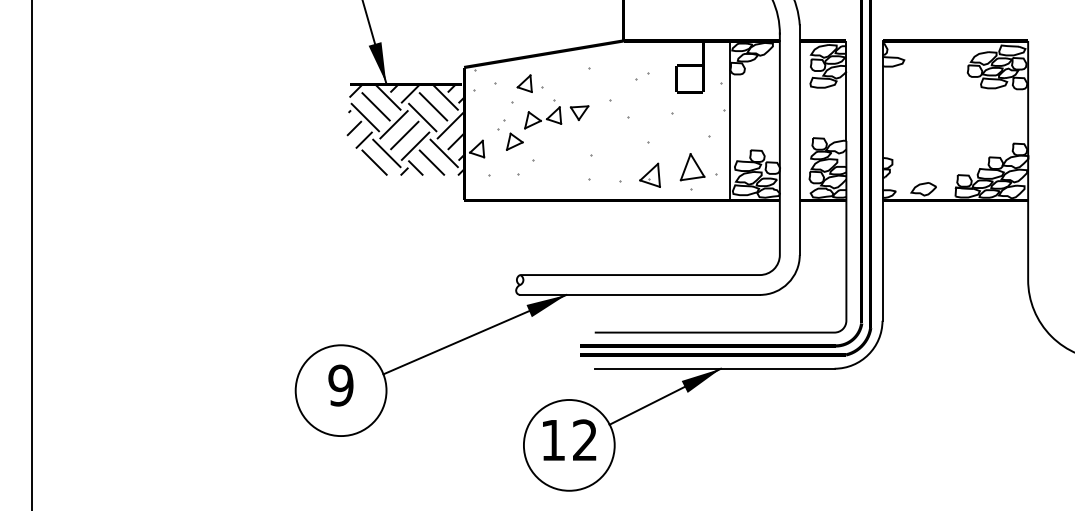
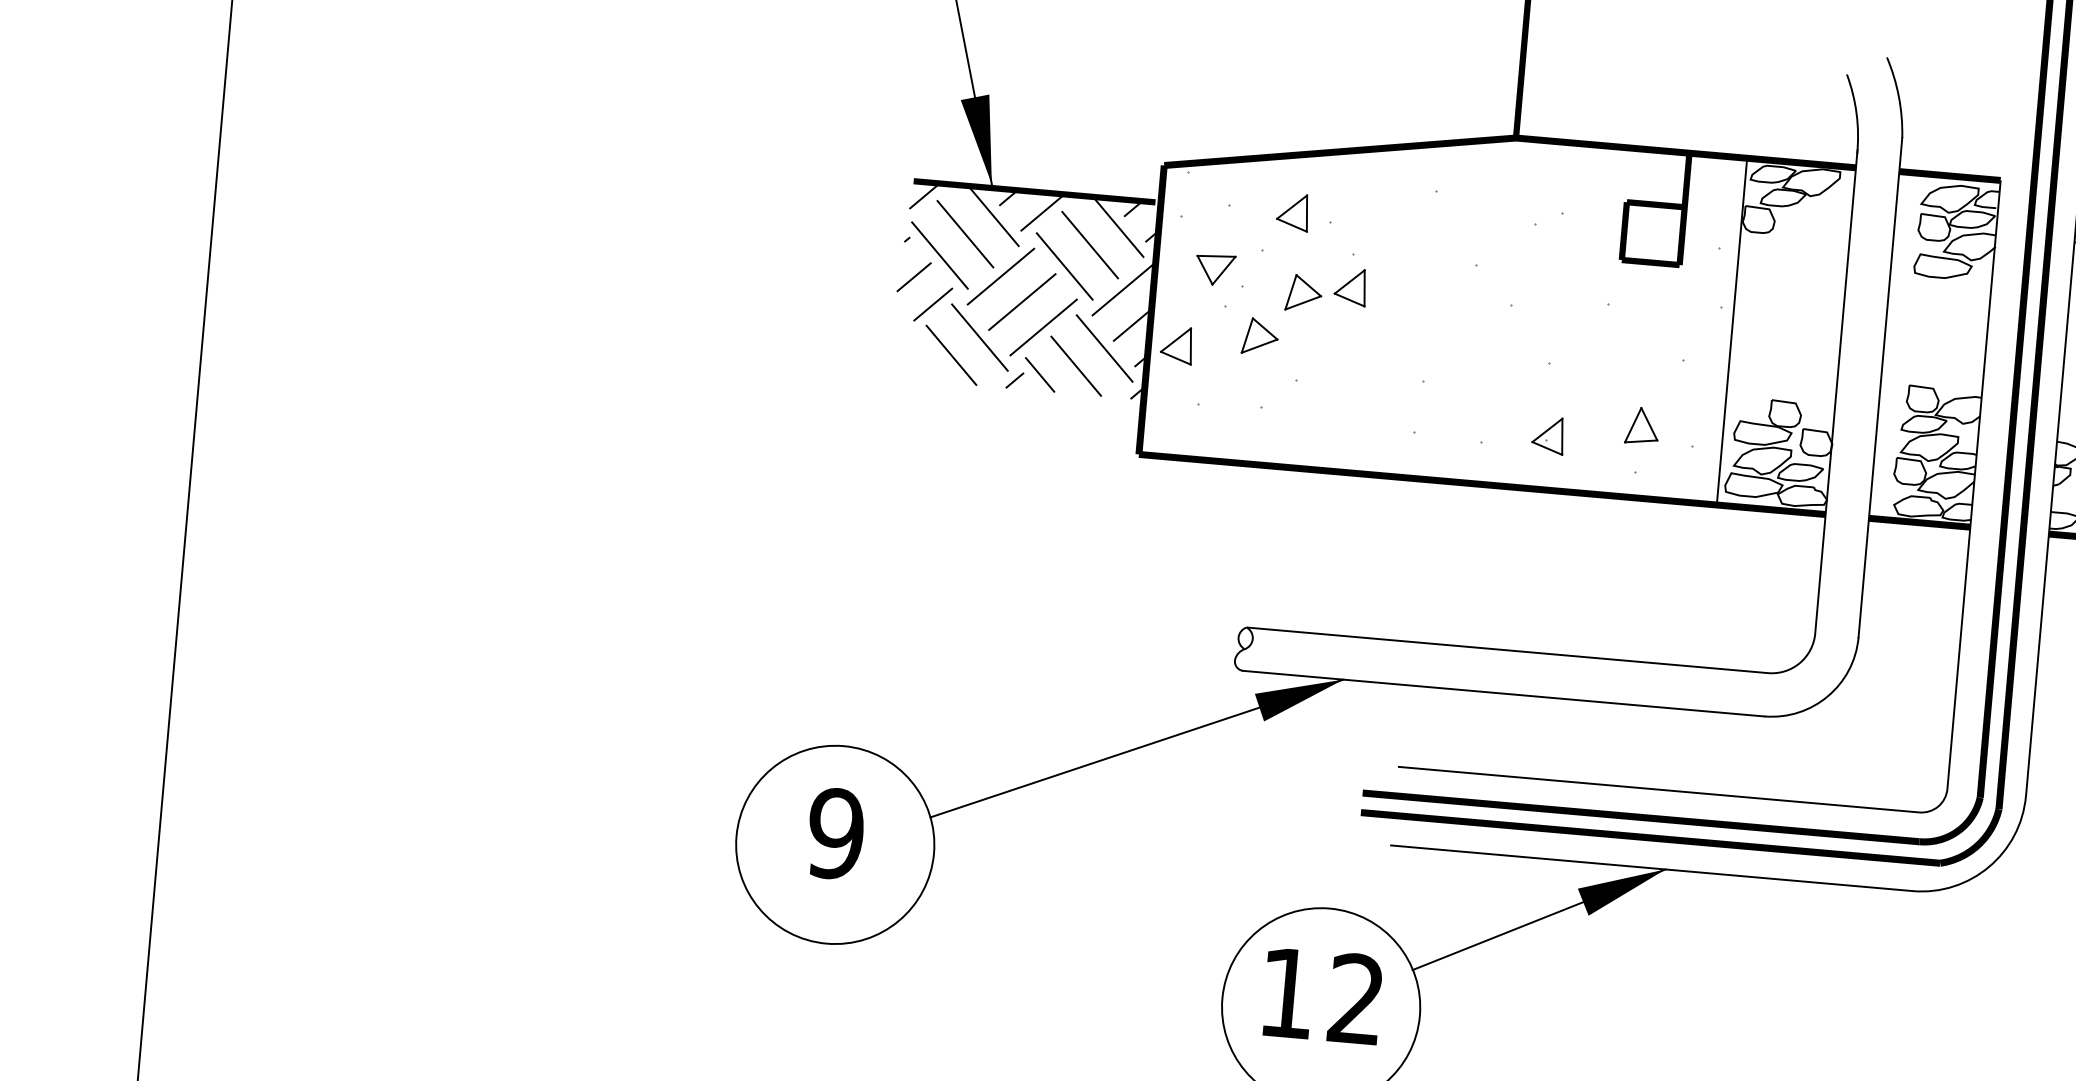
part: (579, 112) -> (1215, 268), moved
part: (692, 167) -> (1641, 426), size x0.62
part: (650, 175) -> (1549, 435), size x0.71

